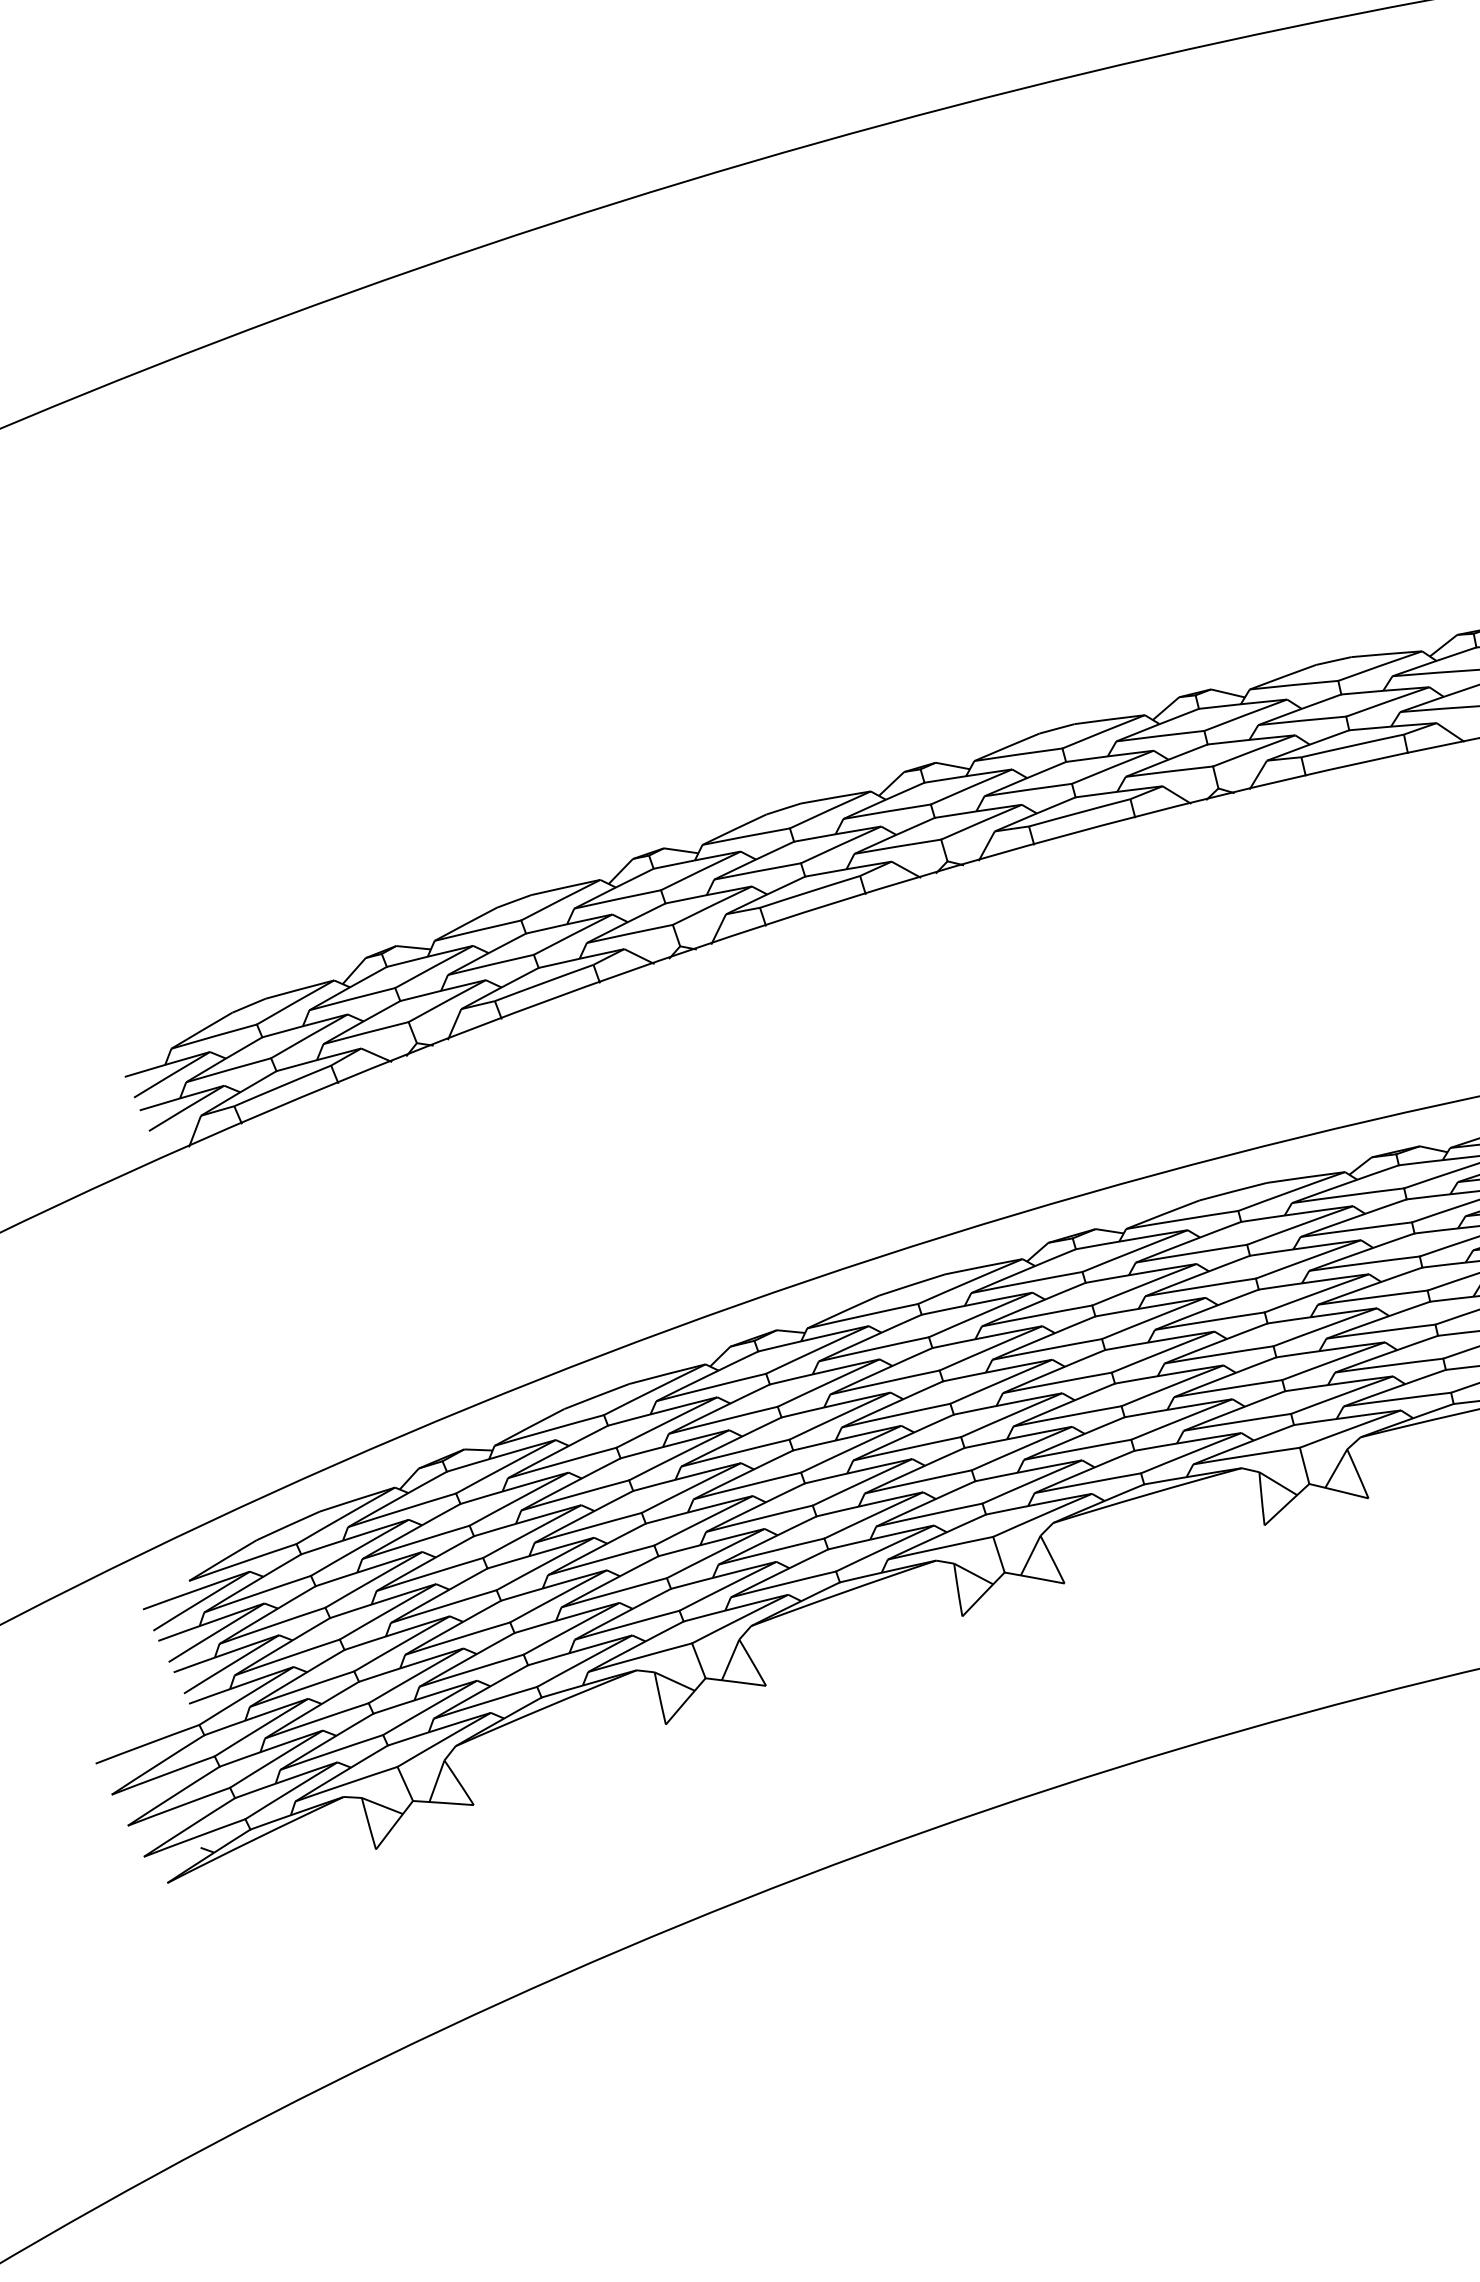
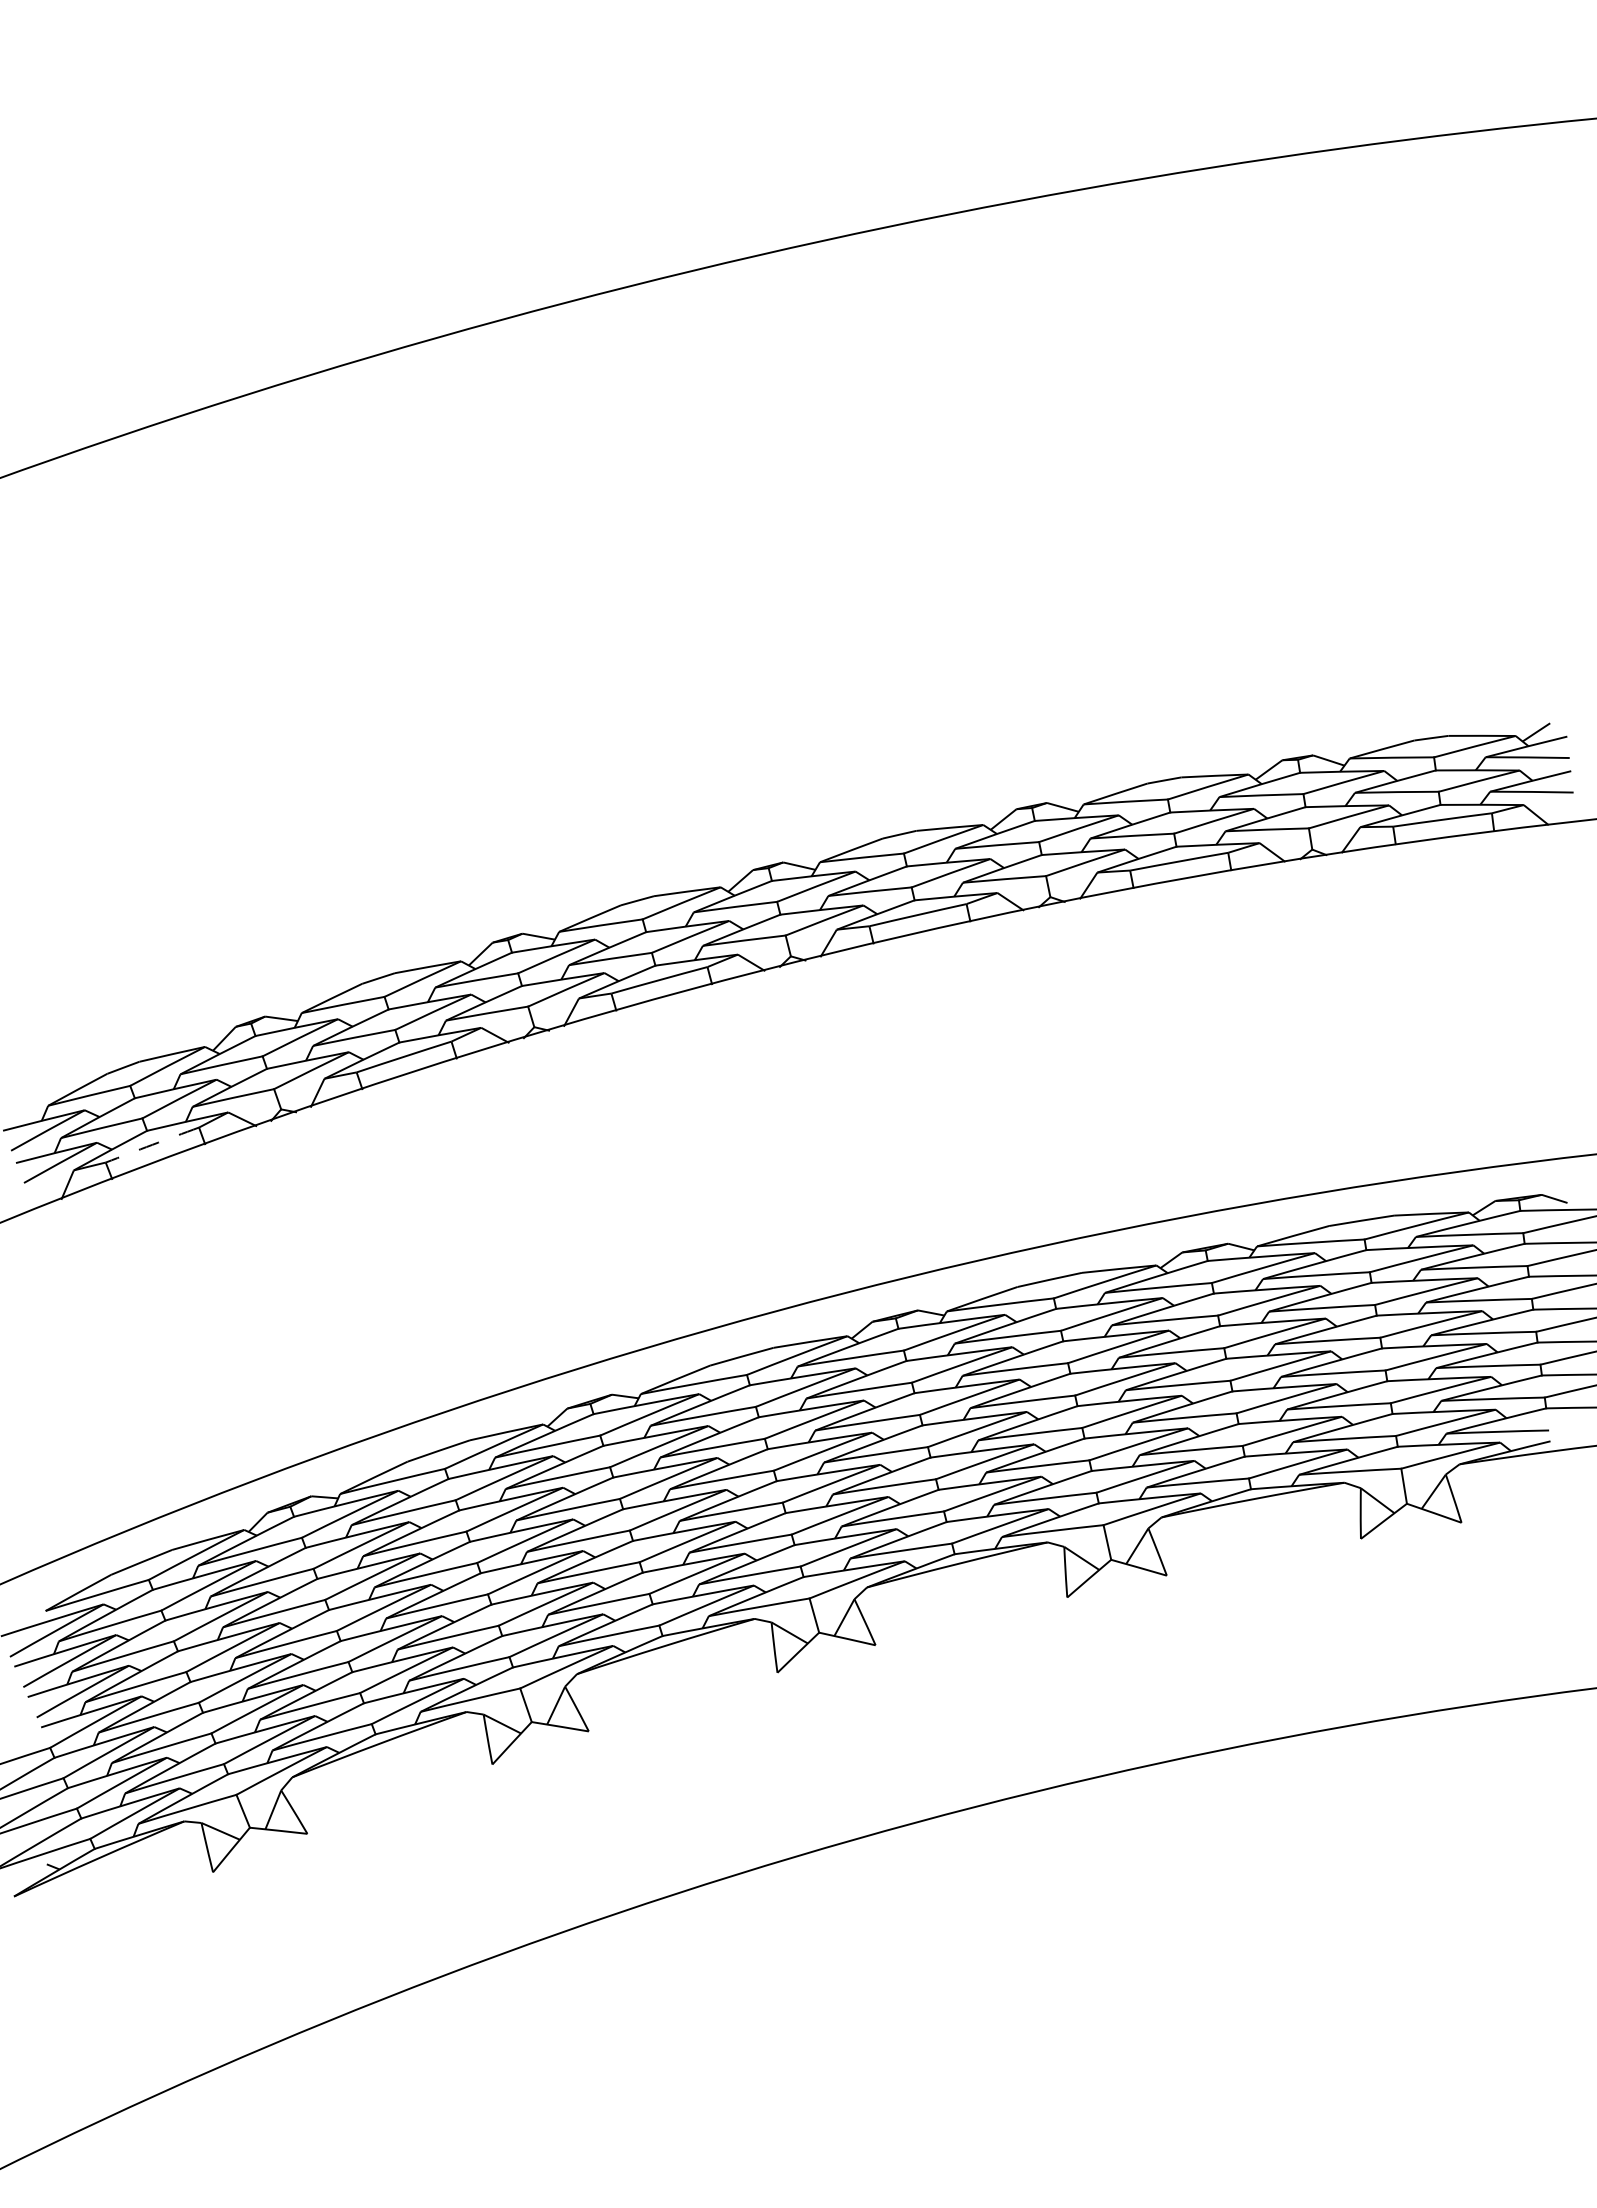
arc: (282, 1085) -> (152, 1144), solid -> dashed

